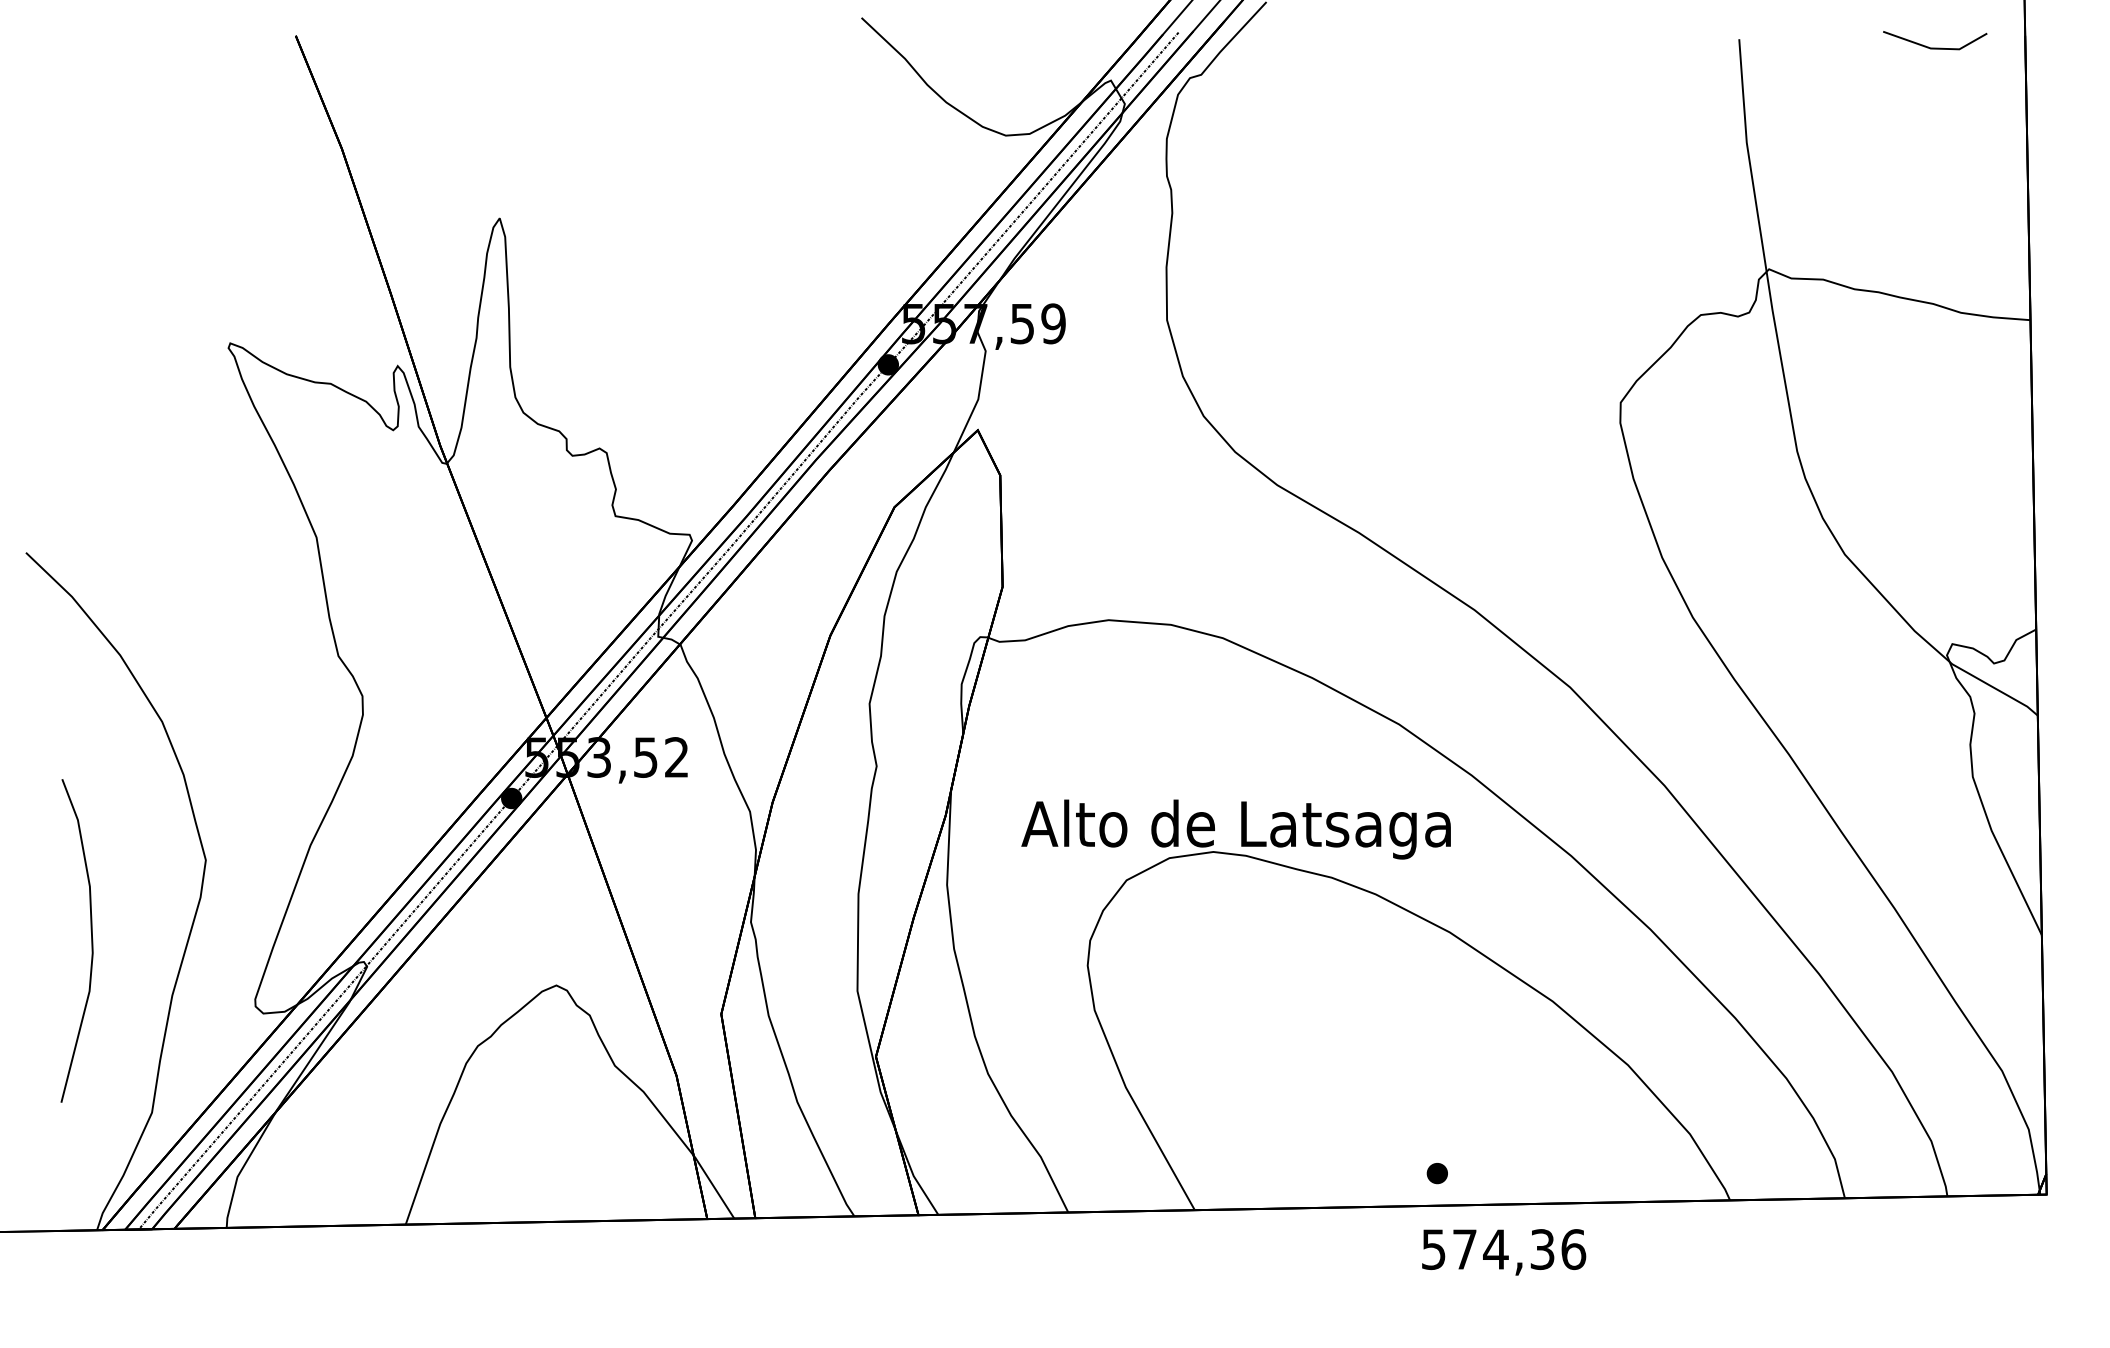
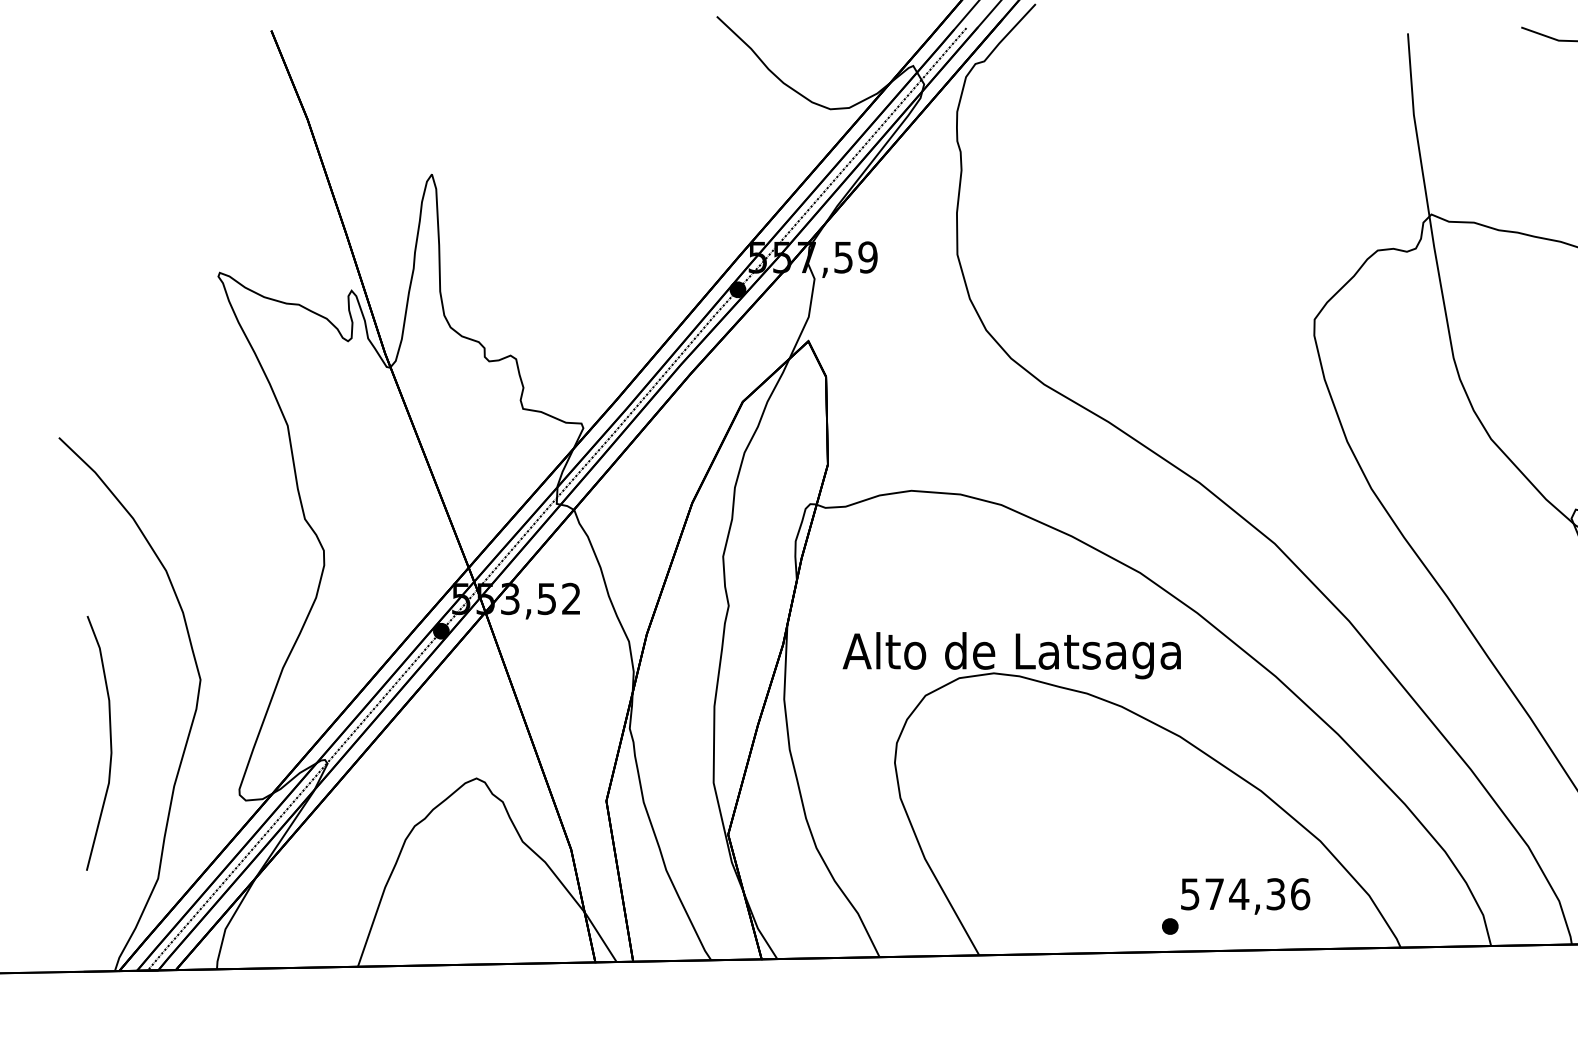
text: (1504, 1252) -> (1245, 896), moved

